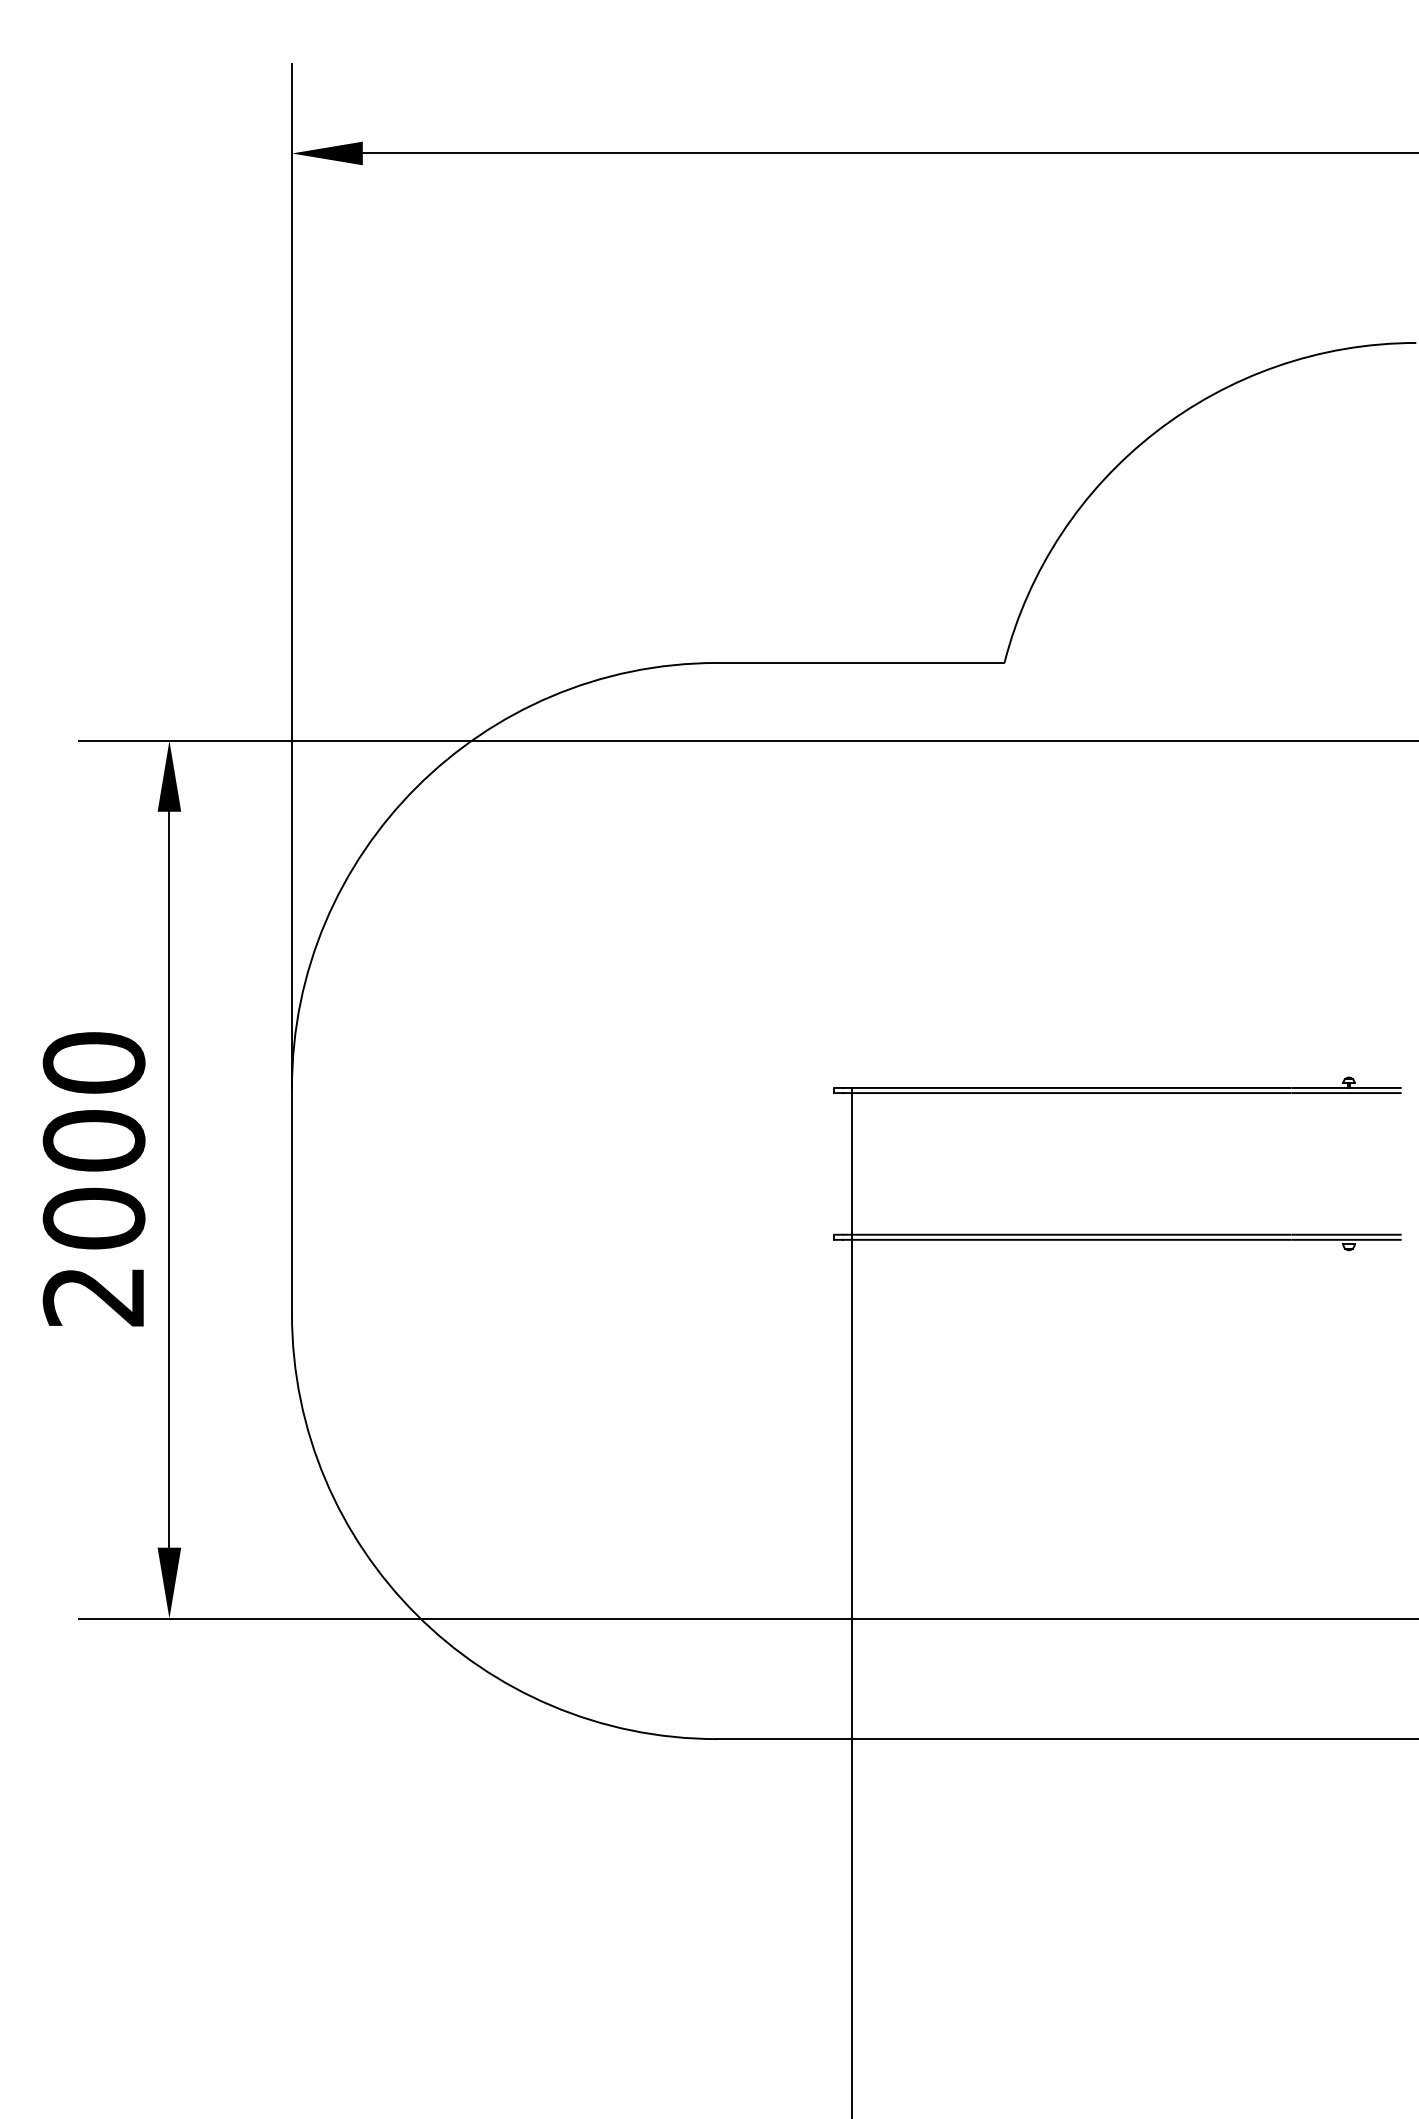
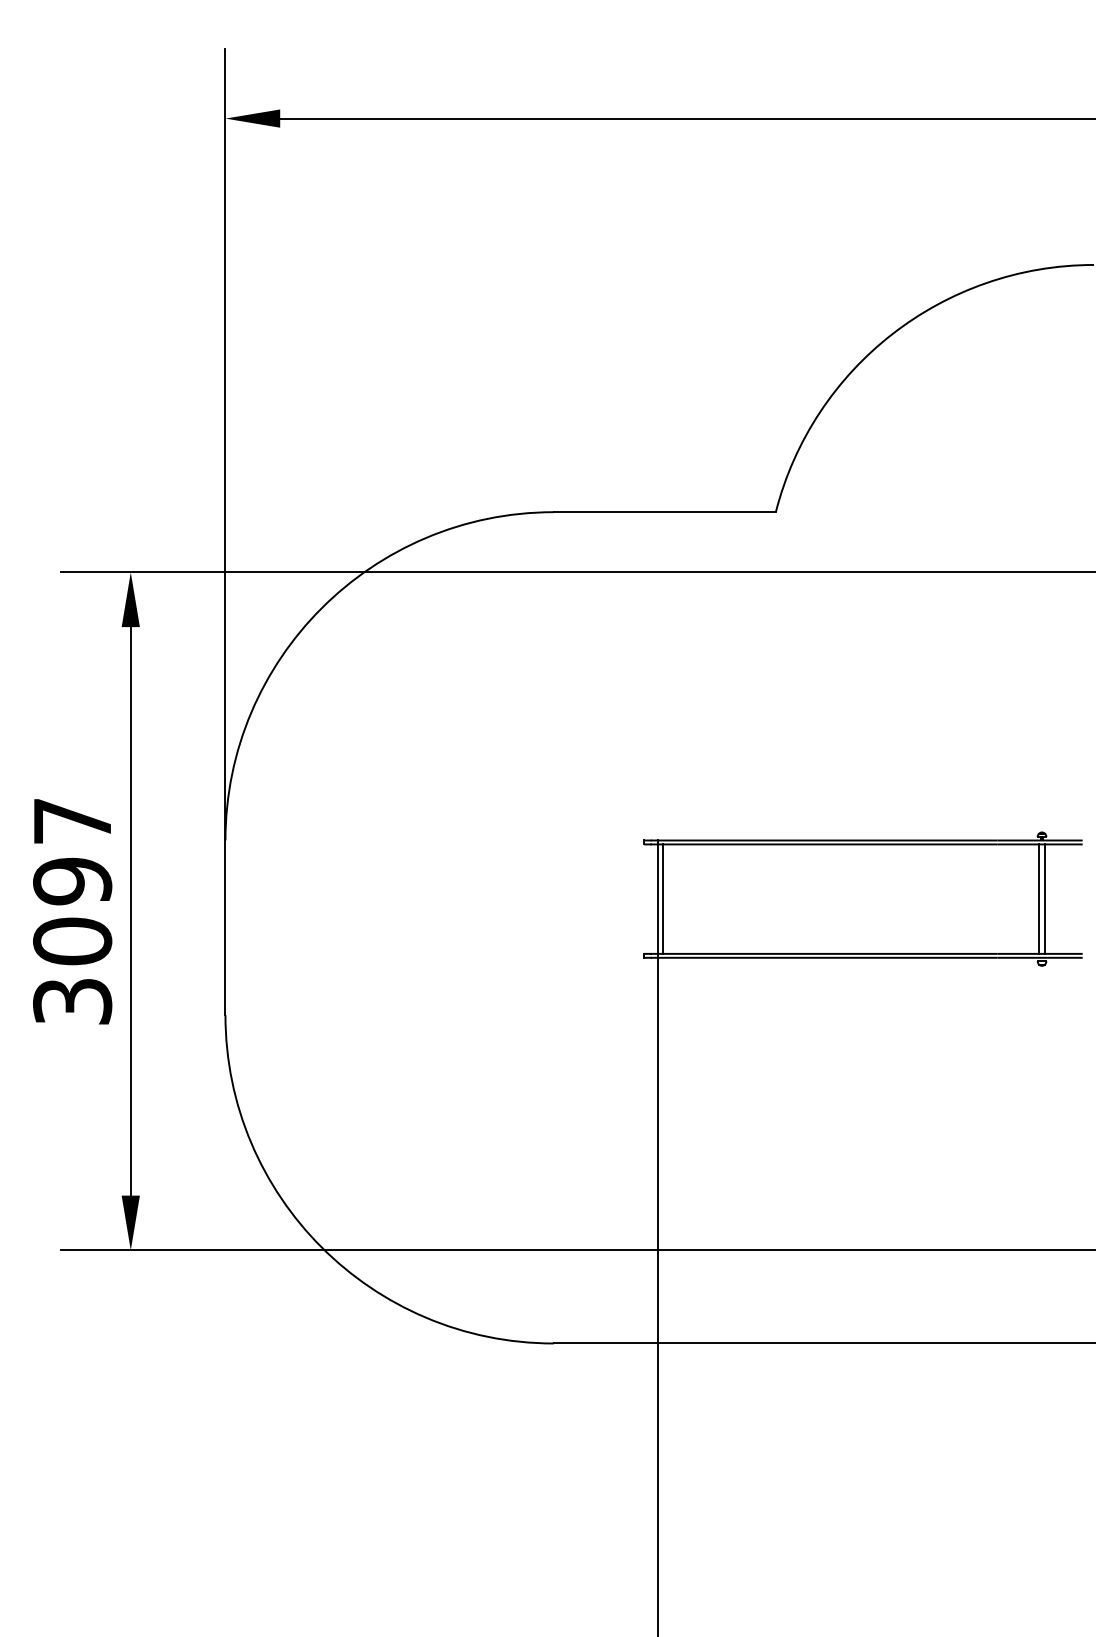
line: (859, 1163) -> (663, 898), added
line: (1344, 1163) -> (1038, 898), added
line: (1353, 1163) -> (1045, 898), added
text: (93, 1178) -> (72, 910), 2000 -> 3097

